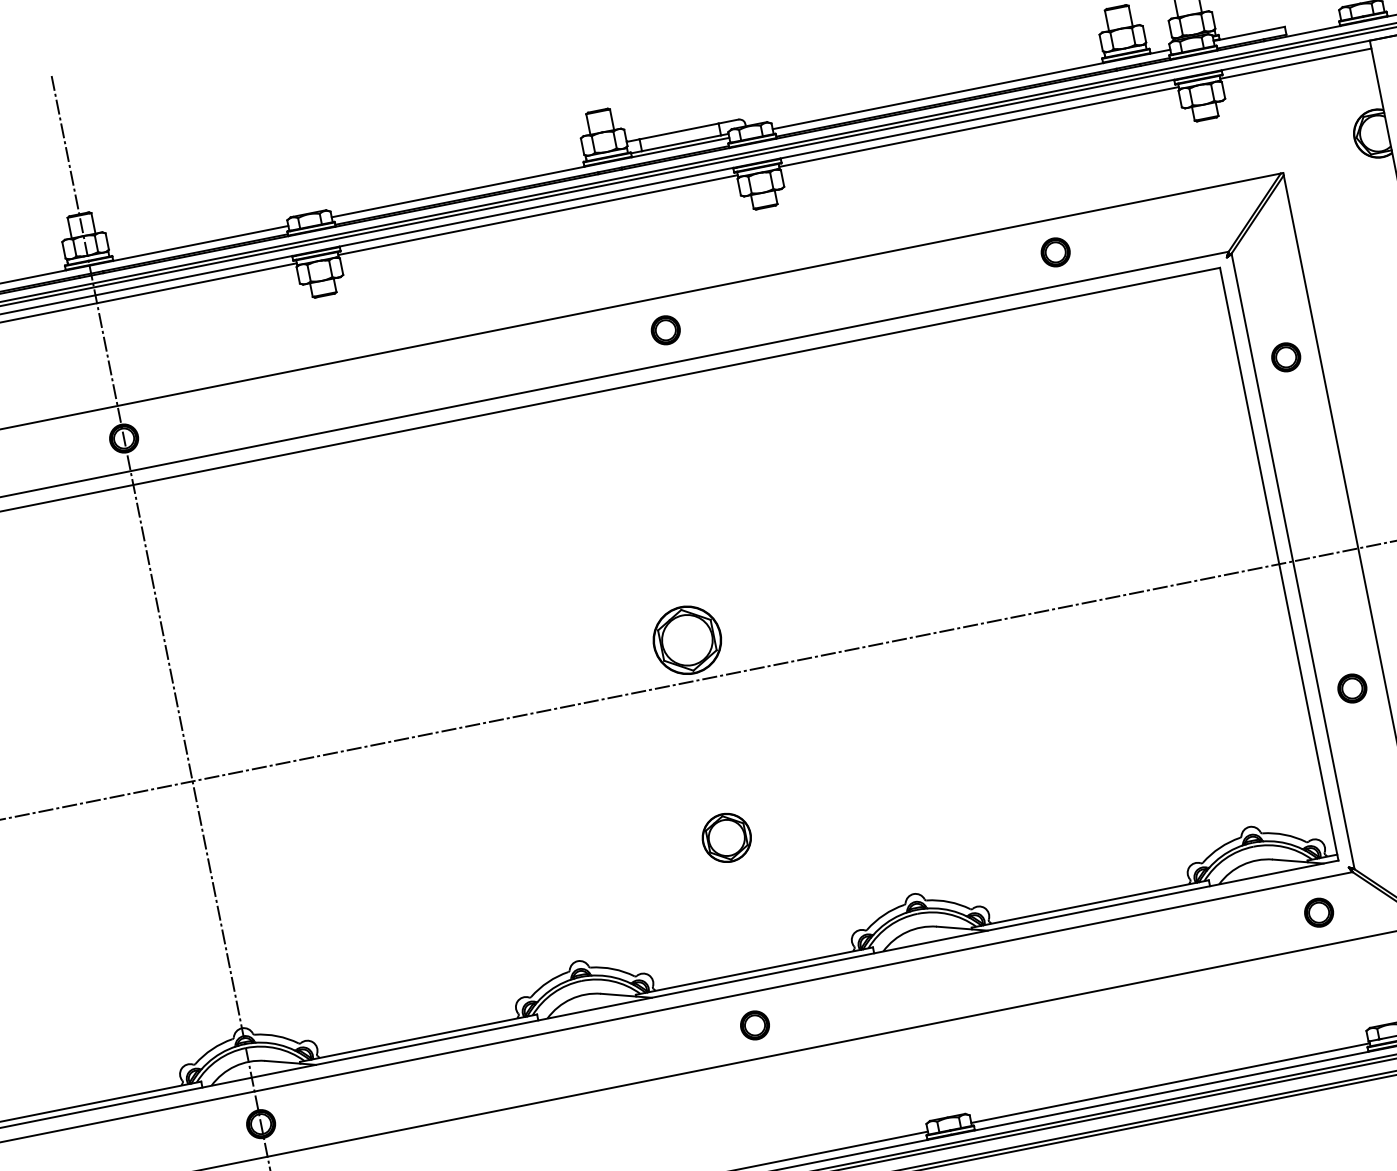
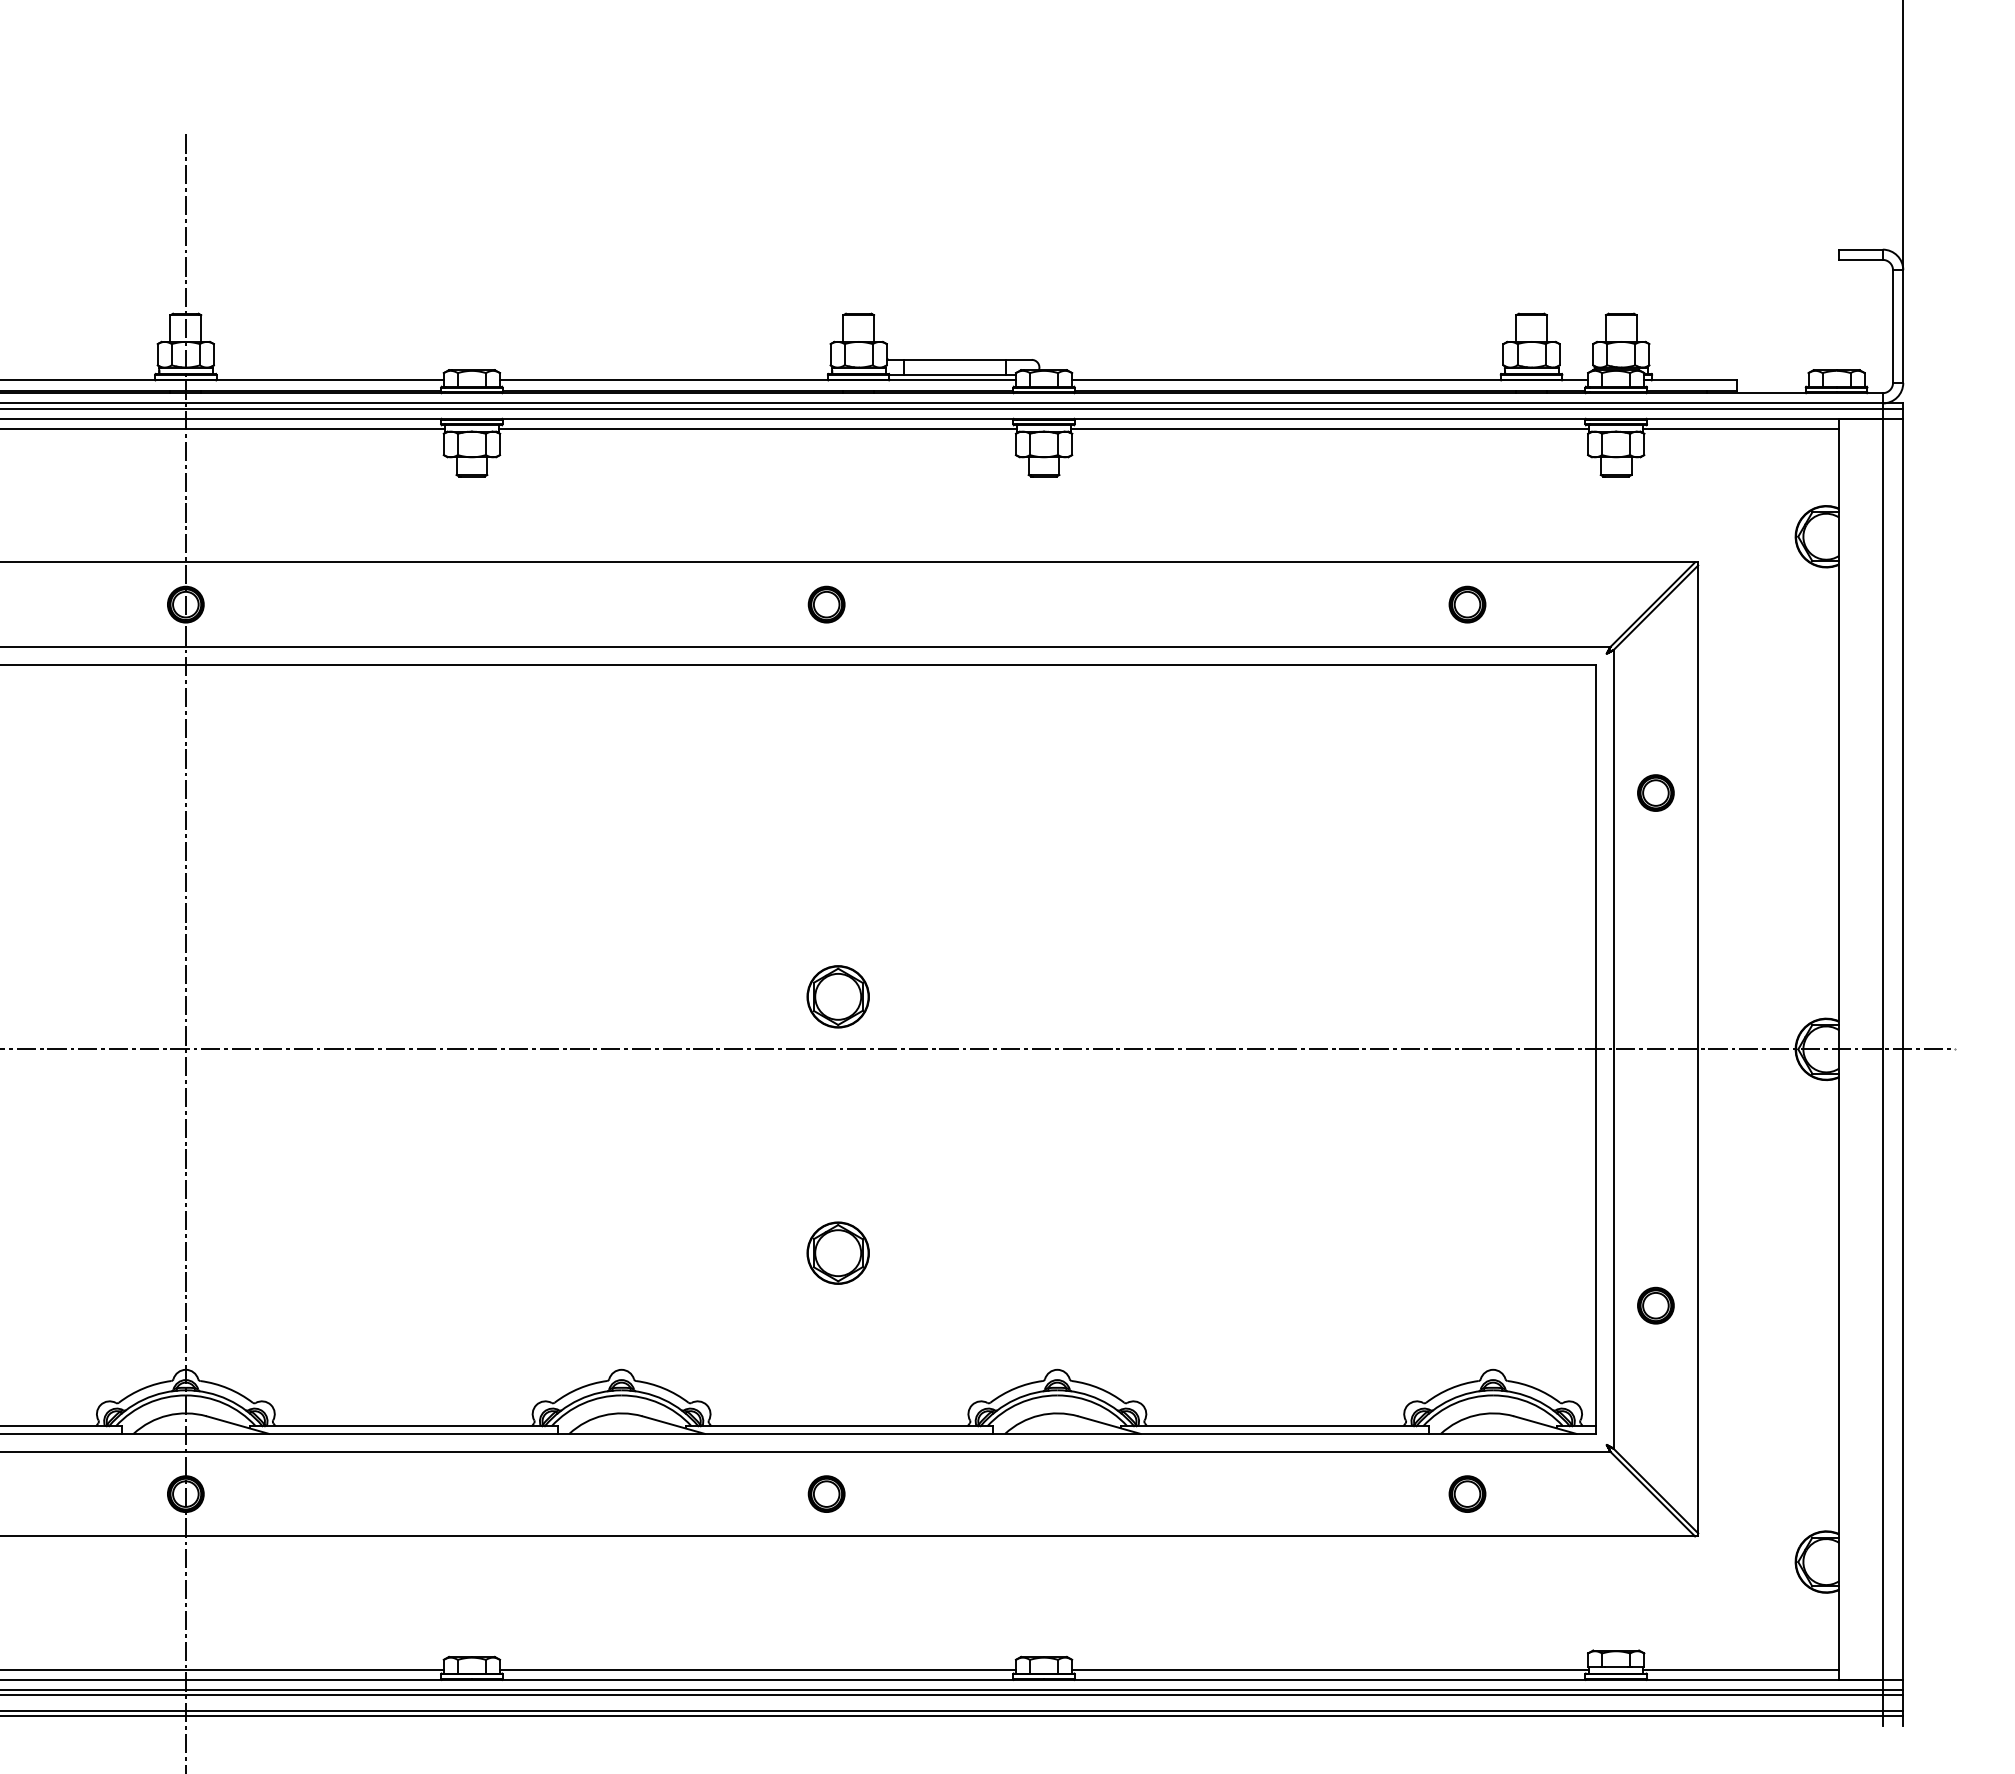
part: (1055, 252) -> (1467, 604), moved
part: (665, 330) -> (826, 604), moved
part: (686, 640) -> (837, 996), size x0.71
part: (1352, 688) -> (1655, 1305), moved
part: (1318, 912) -> (1467, 1493), moved

